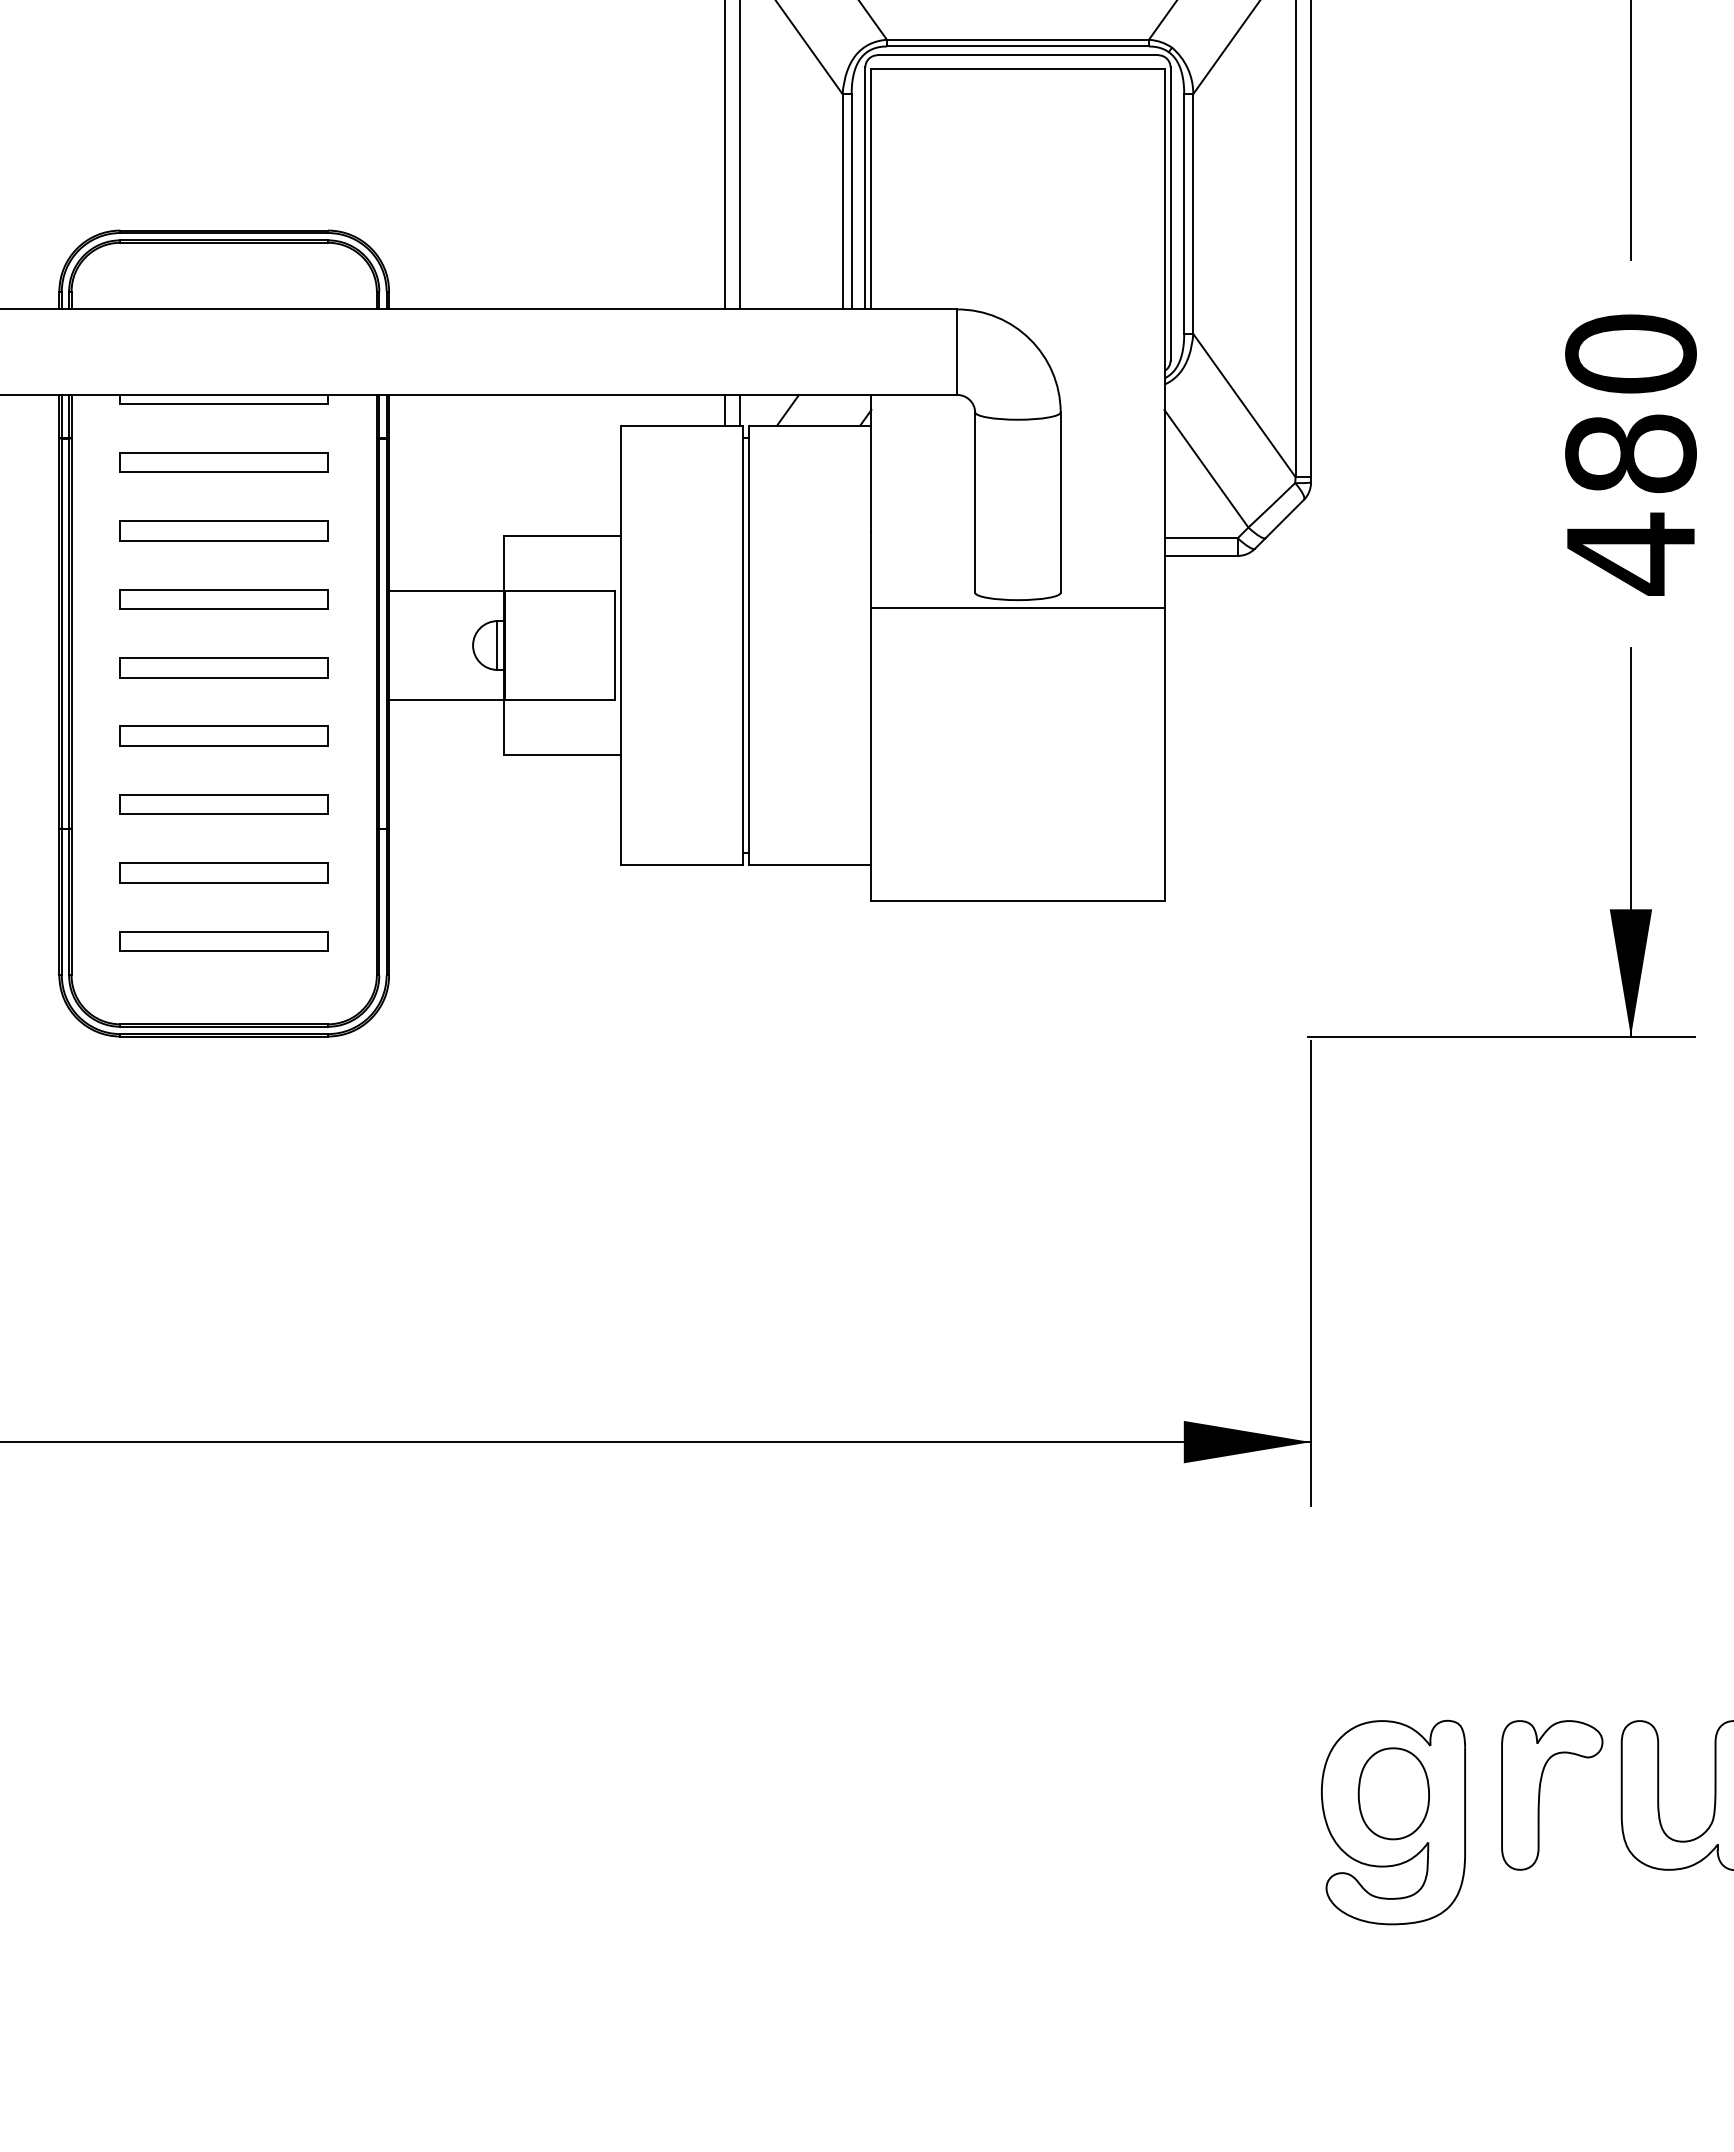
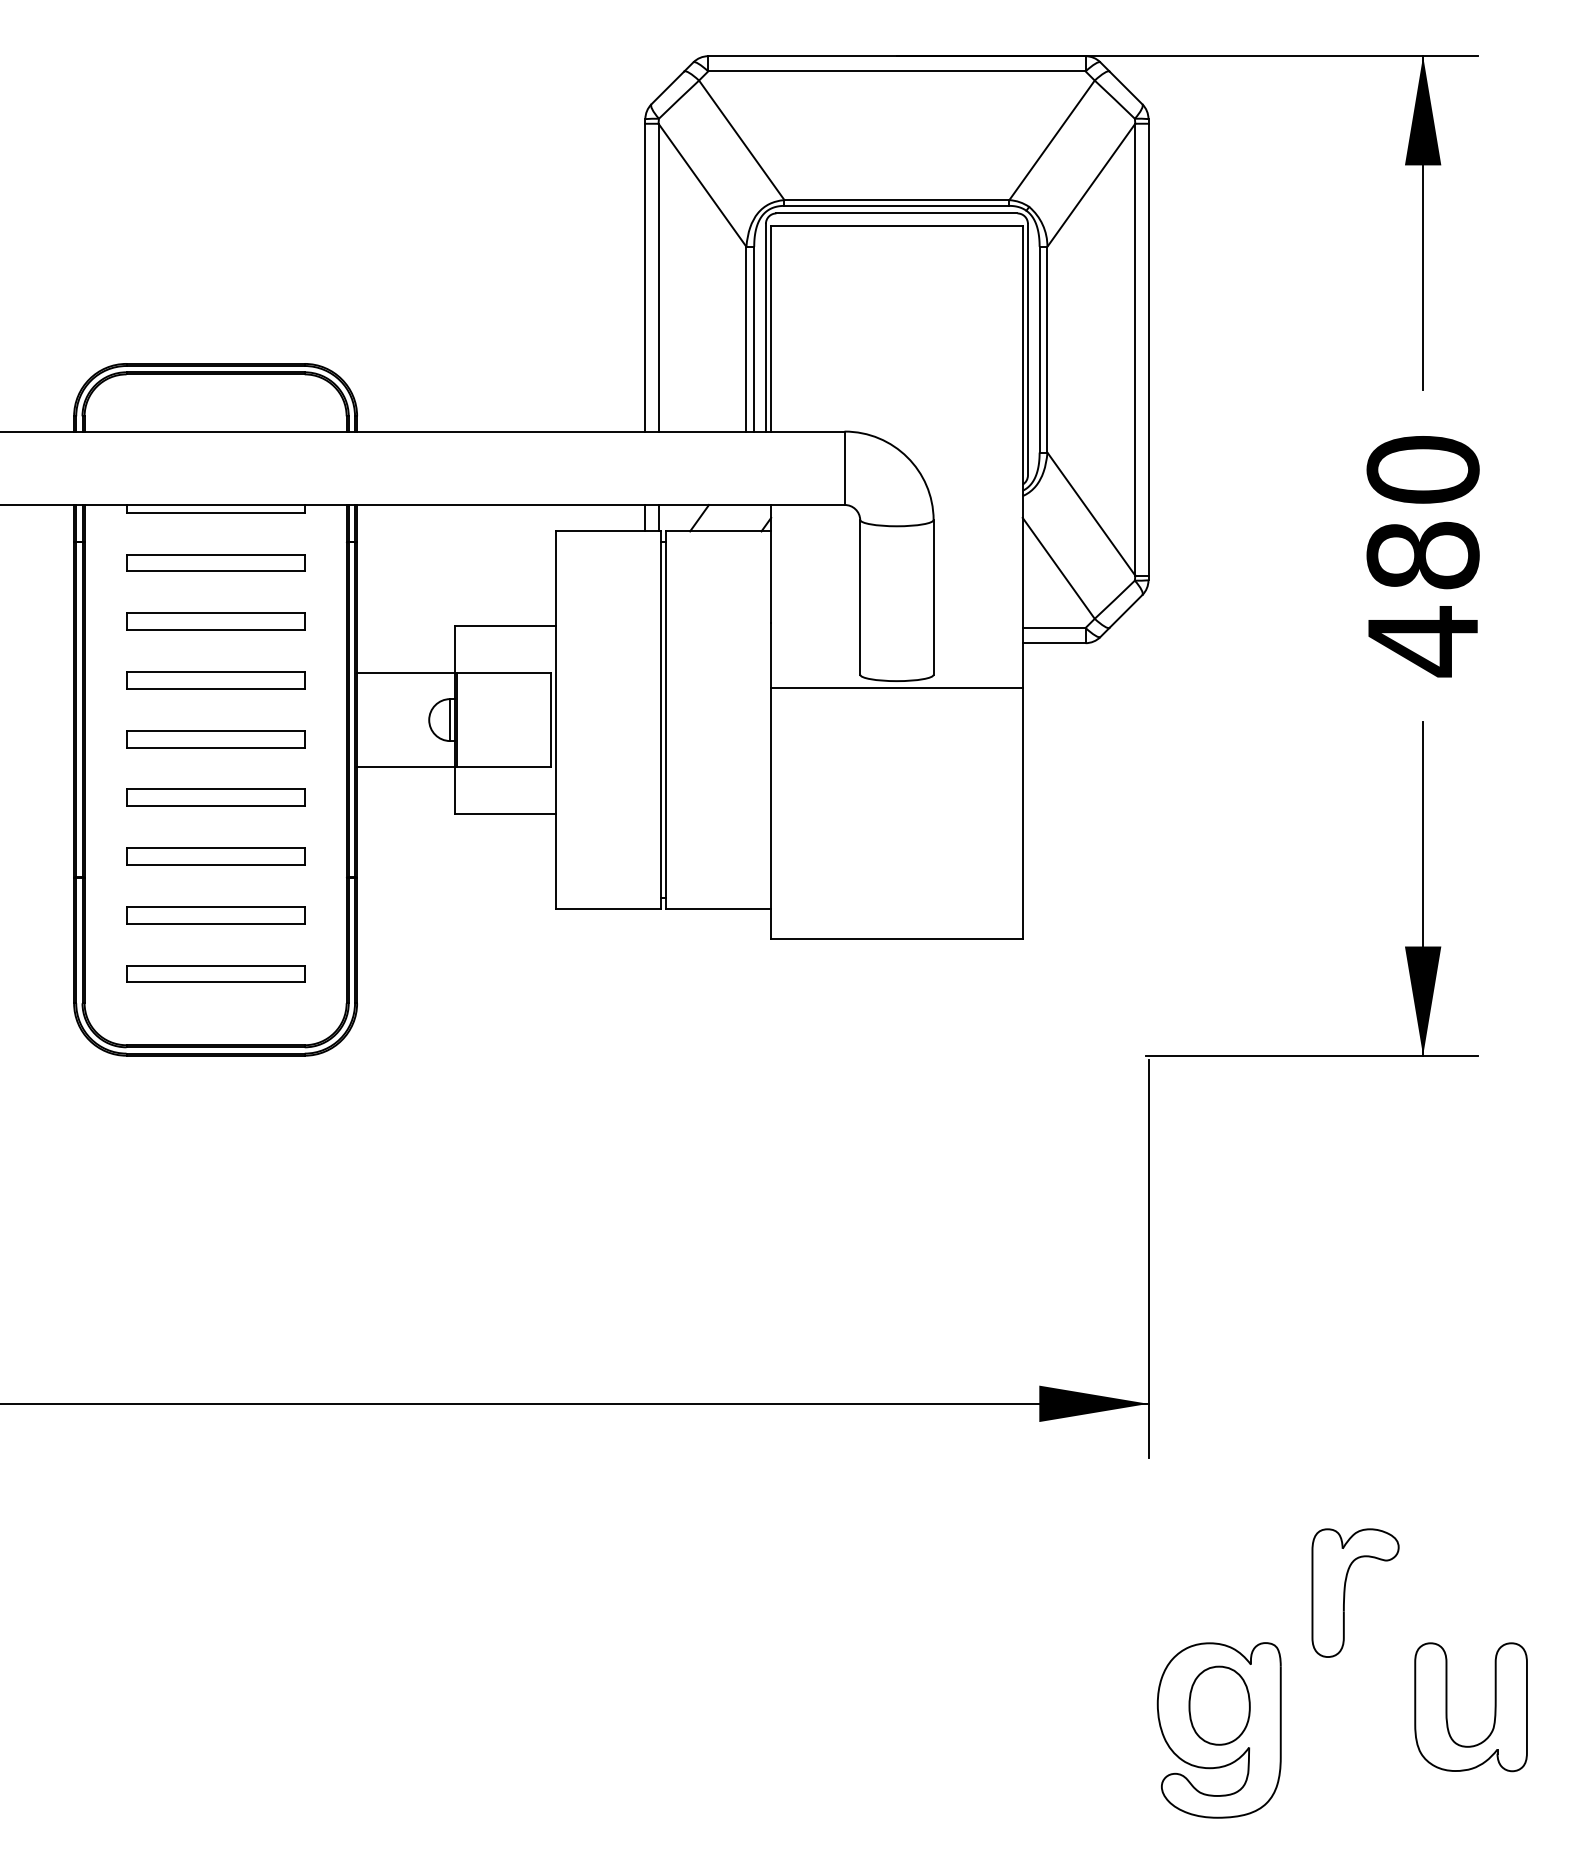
part: (1540, 1794) -> (1345, 1592), moved

